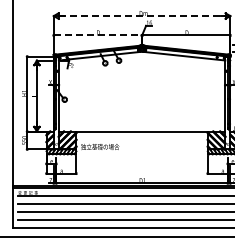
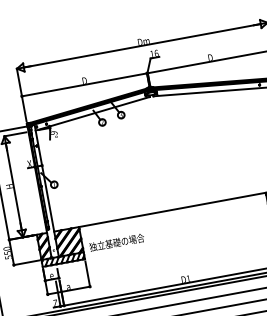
line: (142, 16) -> (143, 46), dashed -> solid
line: (98, 35) -> (85, 84), dashed -> solid

